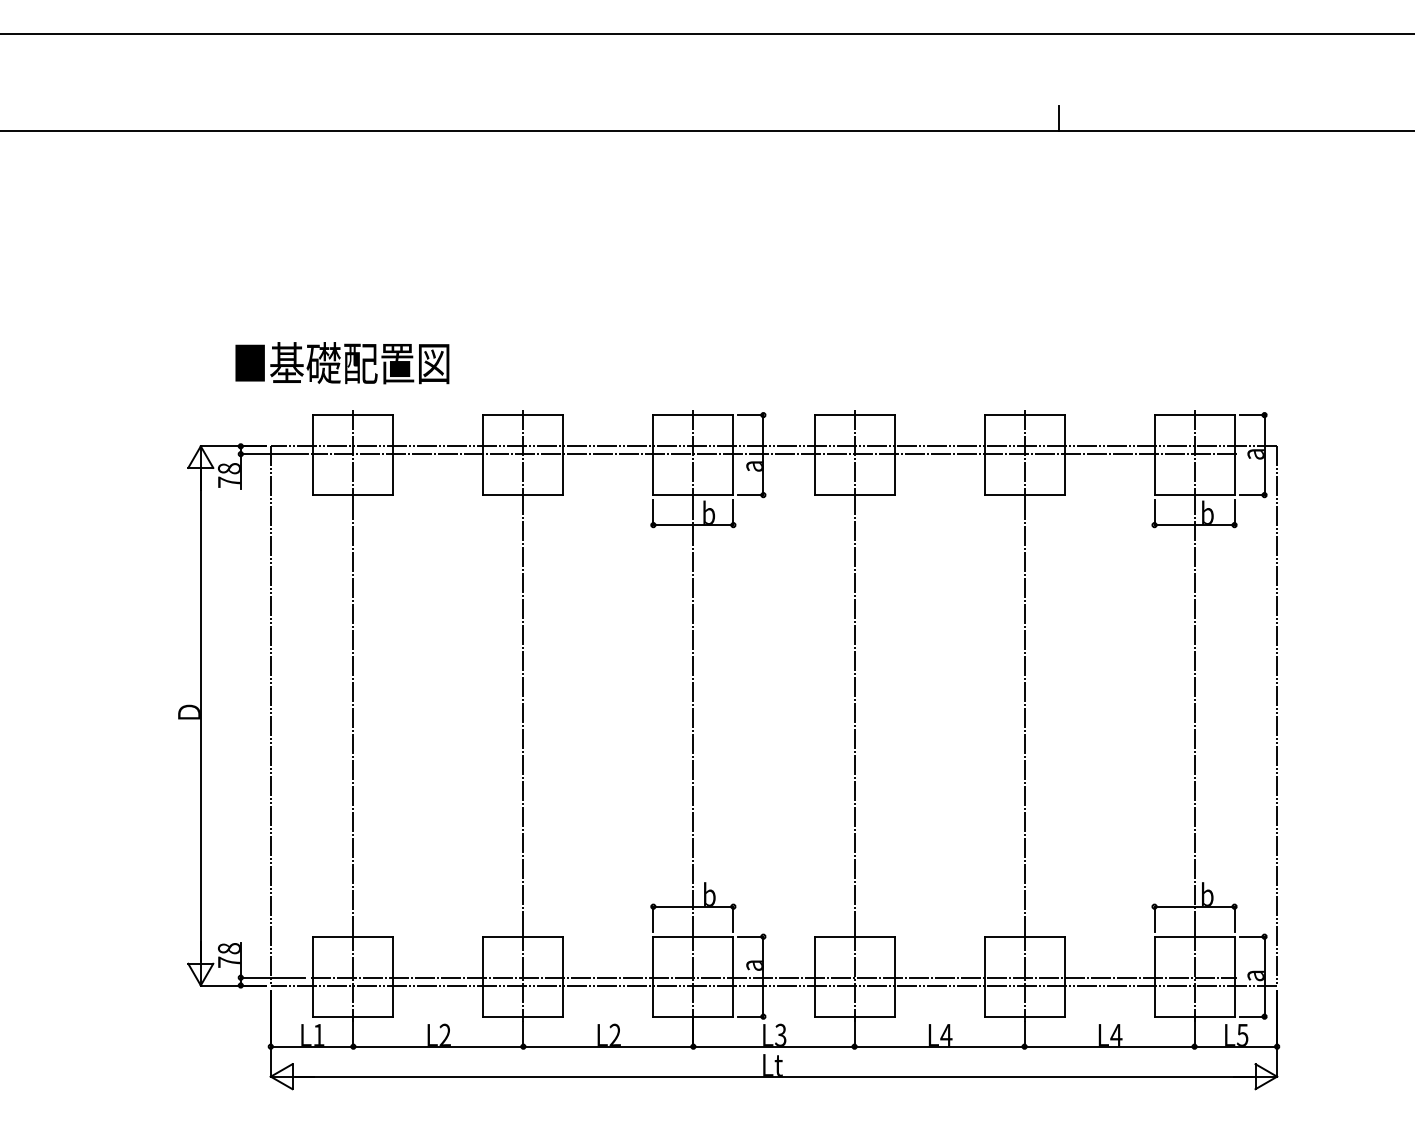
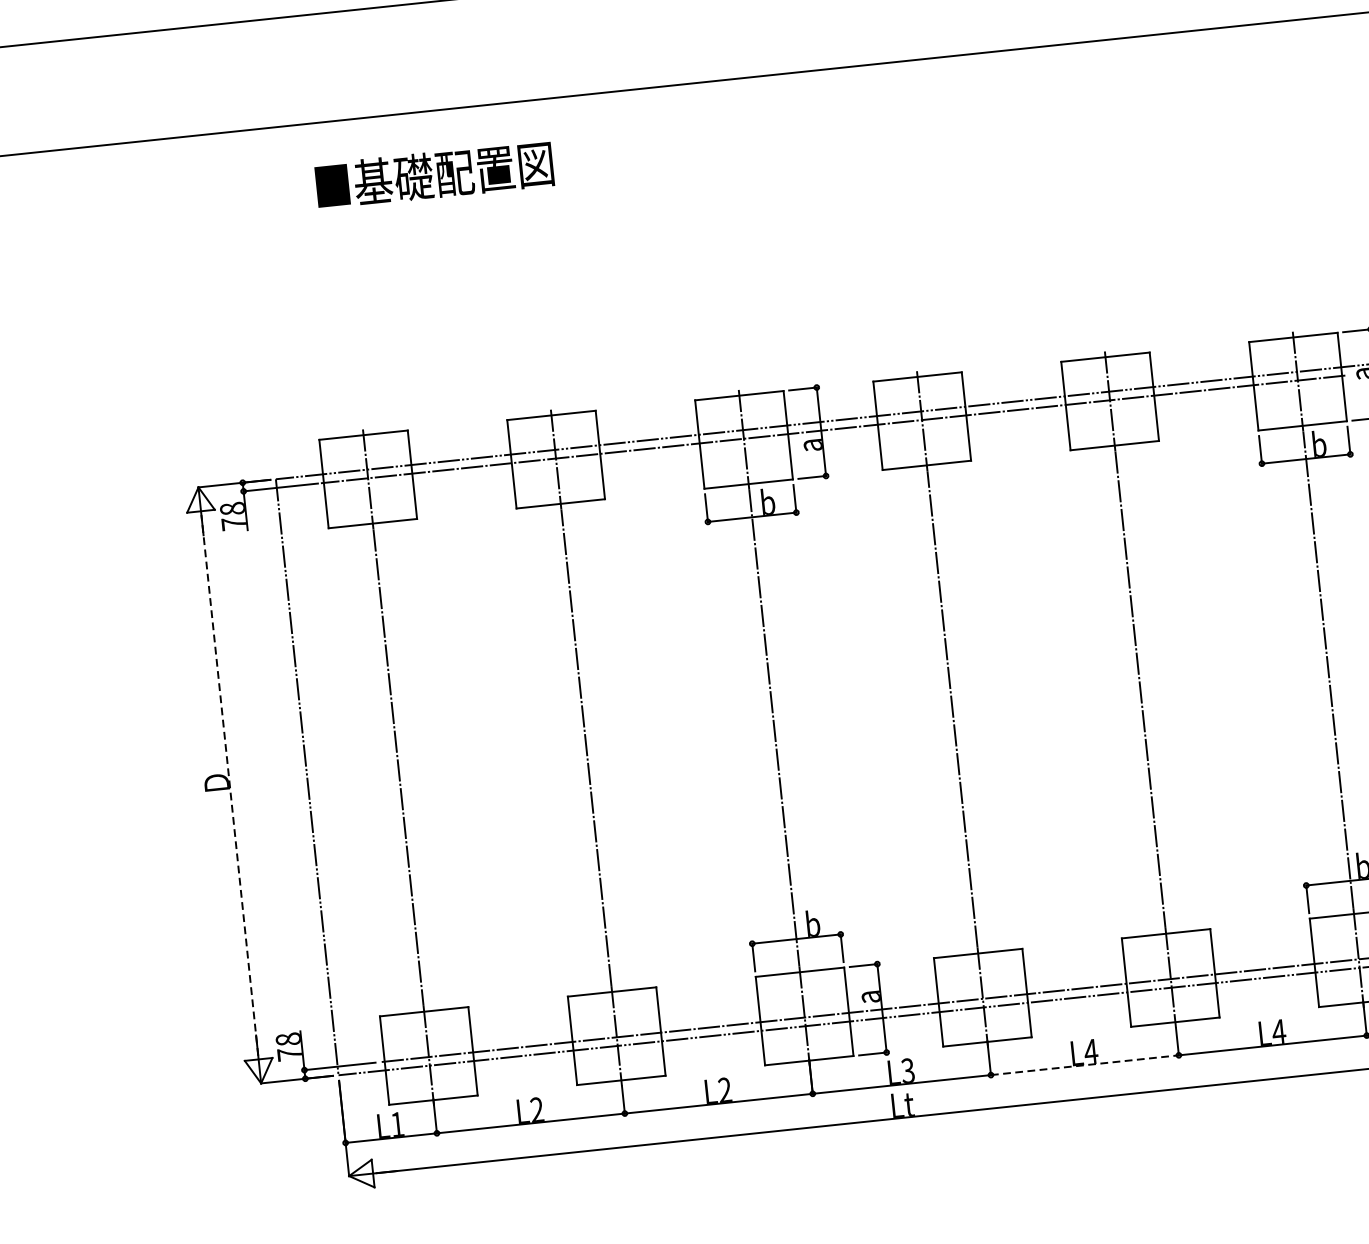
line: (1059, 118) -> (1109, 25), removed
text: (342, 363) -> (434, 175), moved
line: (200, 715) -> (229, 784), solid -> dashed
line: (939, 1046) -> (1084, 1065), solid -> dashed

